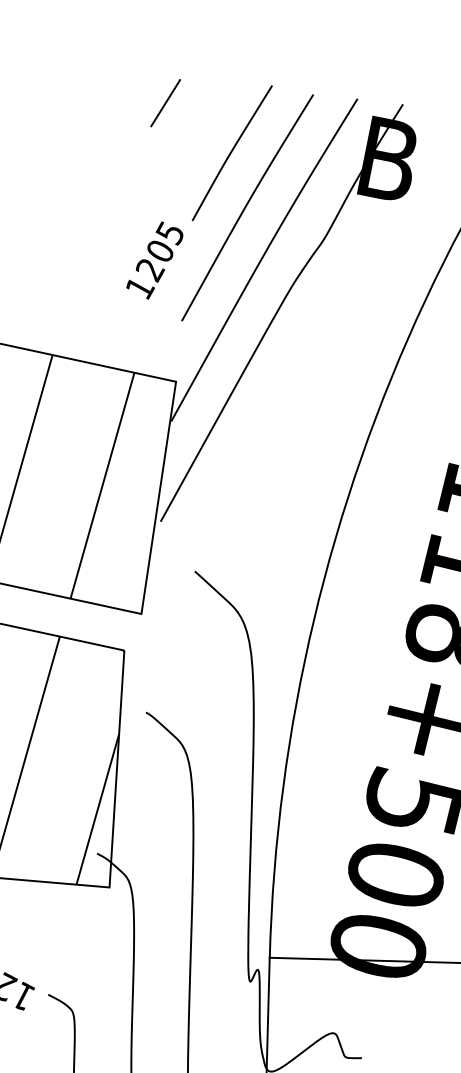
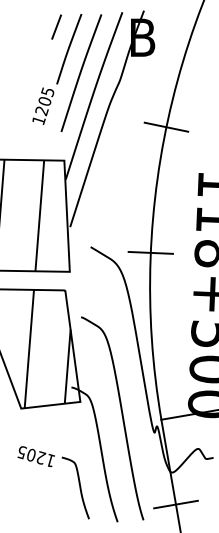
line: (165, 101) -> (56, 26), moved
line: (401, 353) -> (166, 126), added
line: (316, 607) -> (150, 252), added

